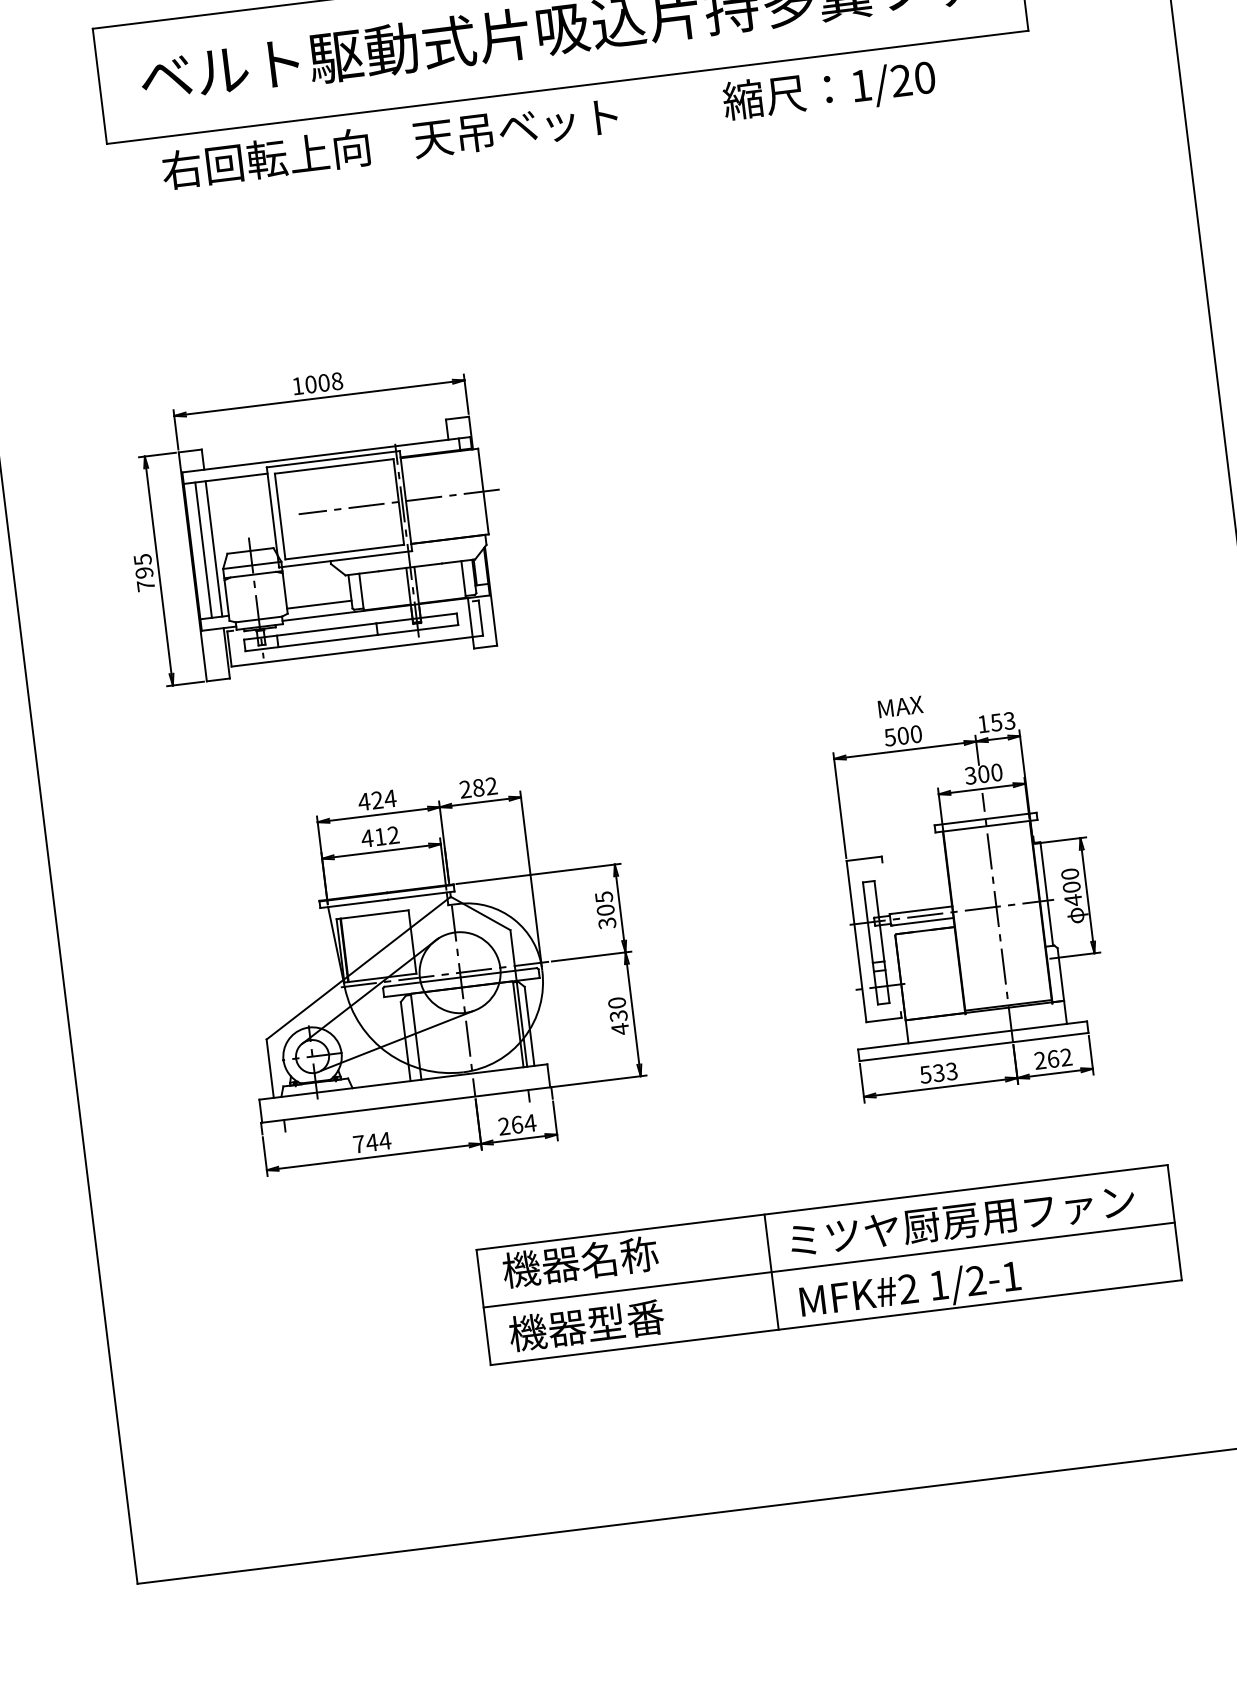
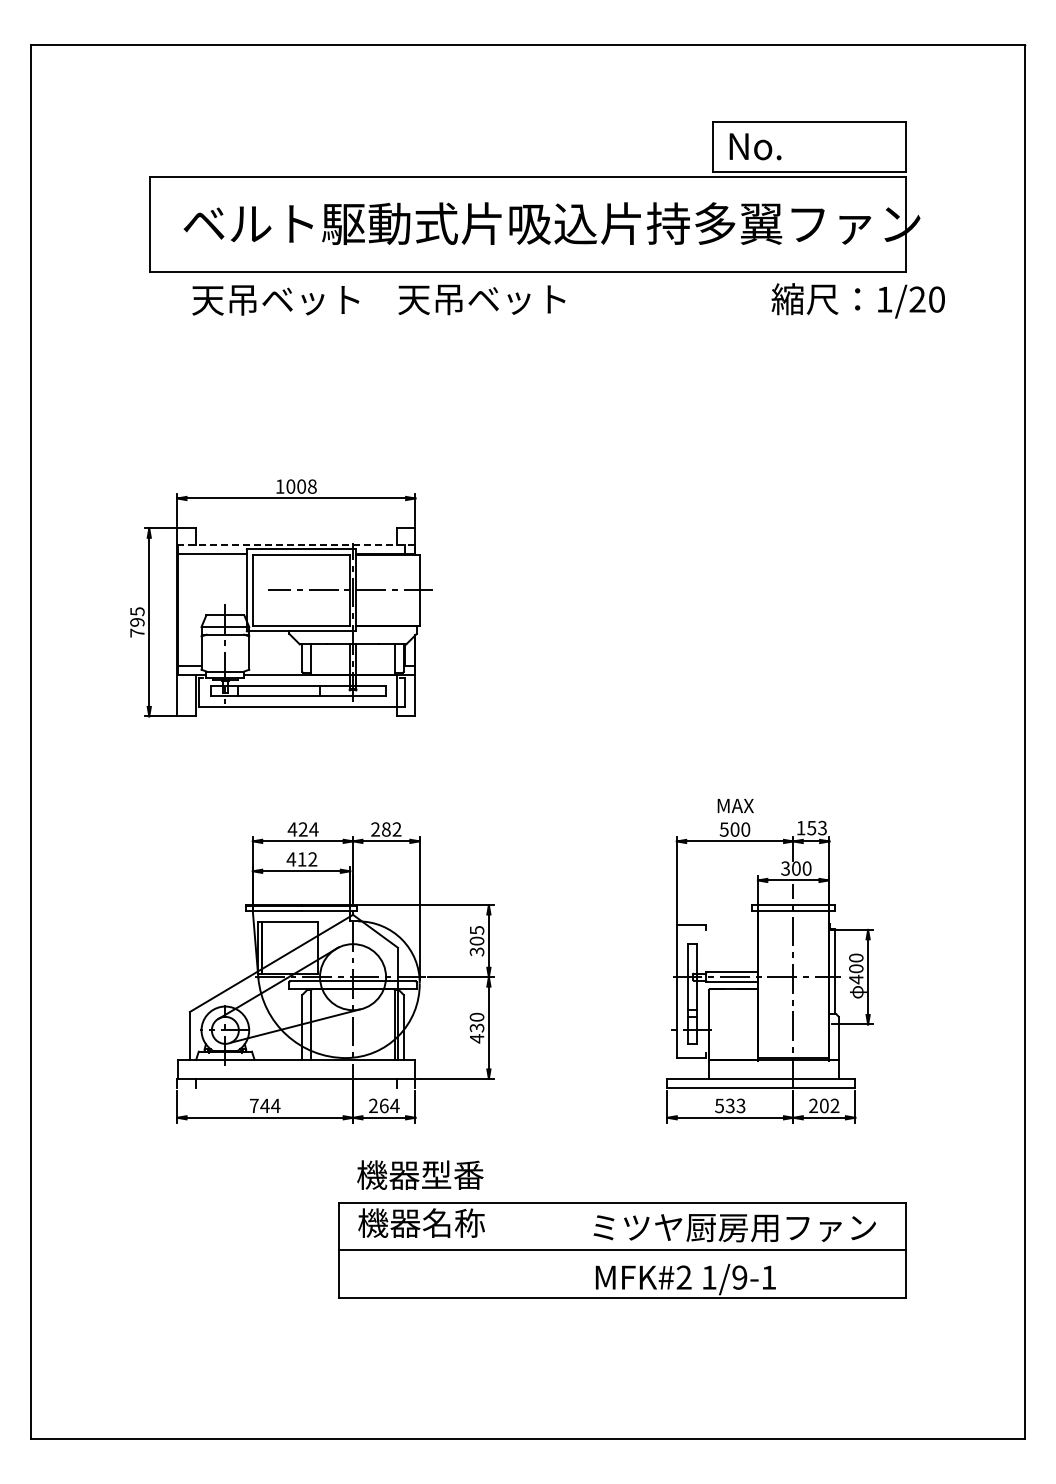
text: (828, 90) -> (857, 300), moved
text: (265, 158) -> (276, 299), 右回転上向 -> 天吊ベット
line: (325, 454) -> (295, 544), solid -> dashed
line: (214, 548) -> (196, 609), removed
line: (203, 549) -> (187, 609), removed
line: (319, 604) -> (275, 665), removed
text: (1053, 1058) -> (824, 1105), 262 -> 202
line: (771, 1272) -> (575, 1250), removed
text: (975, 1280) -> (739, 1277), 1/2-1 -> 1/9-1
text: (586, 1324) -> (420, 1174), moved

